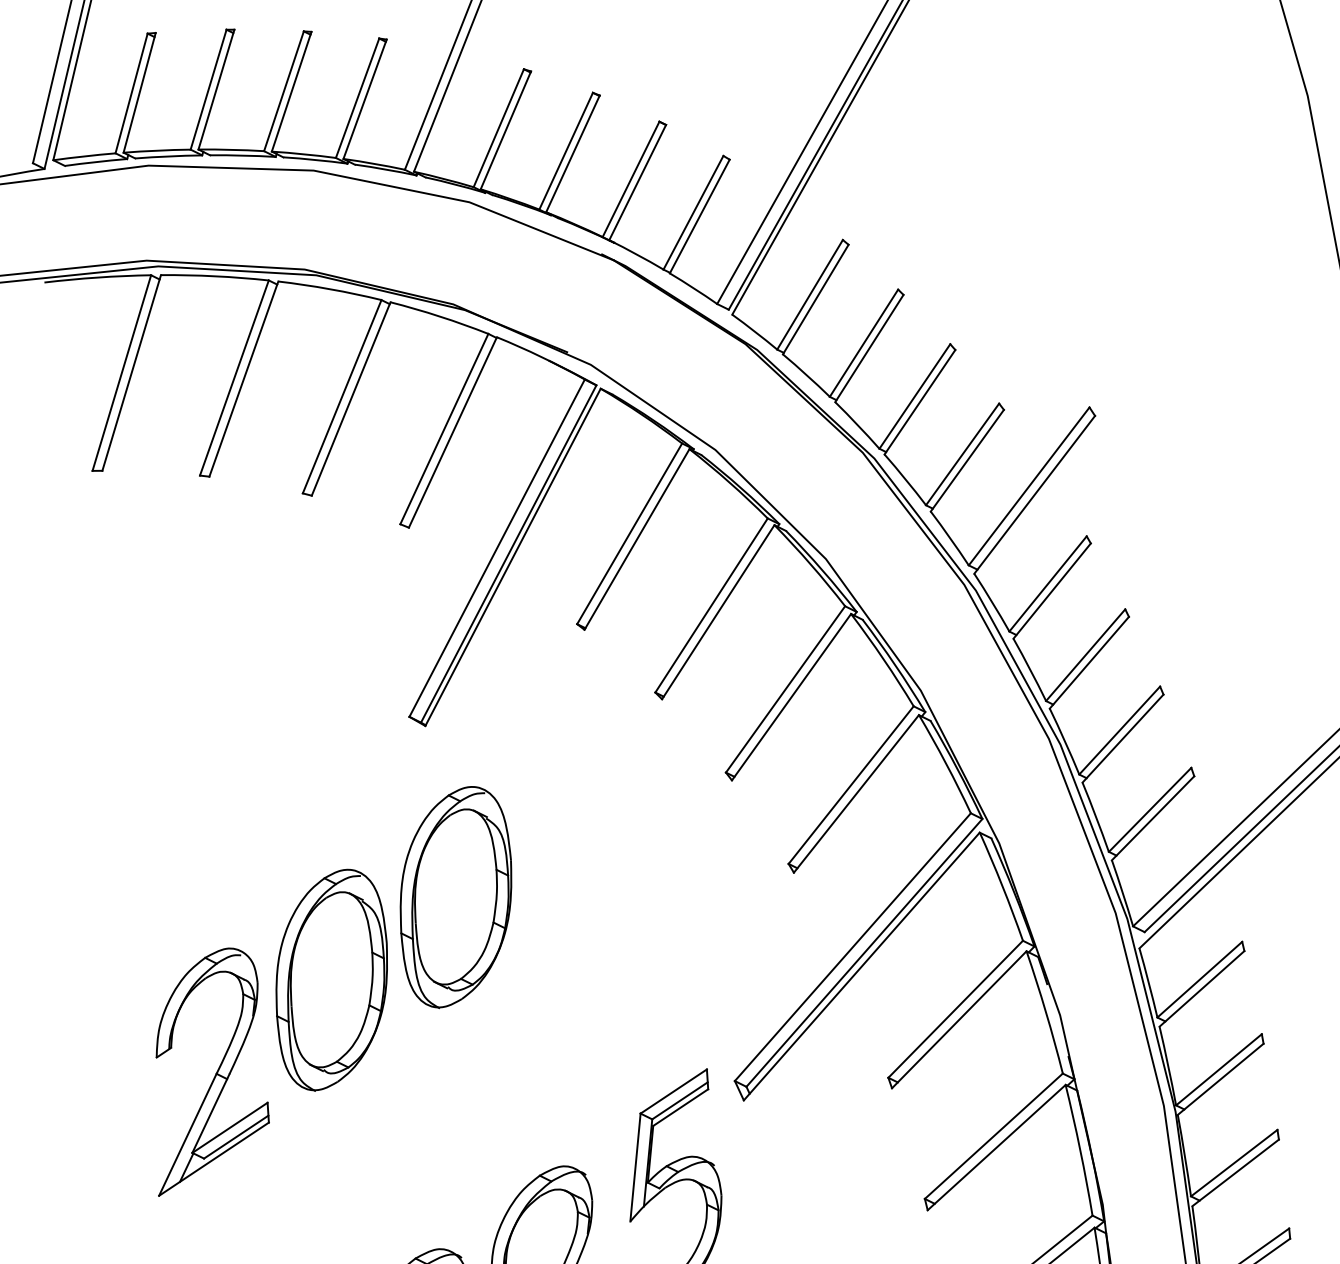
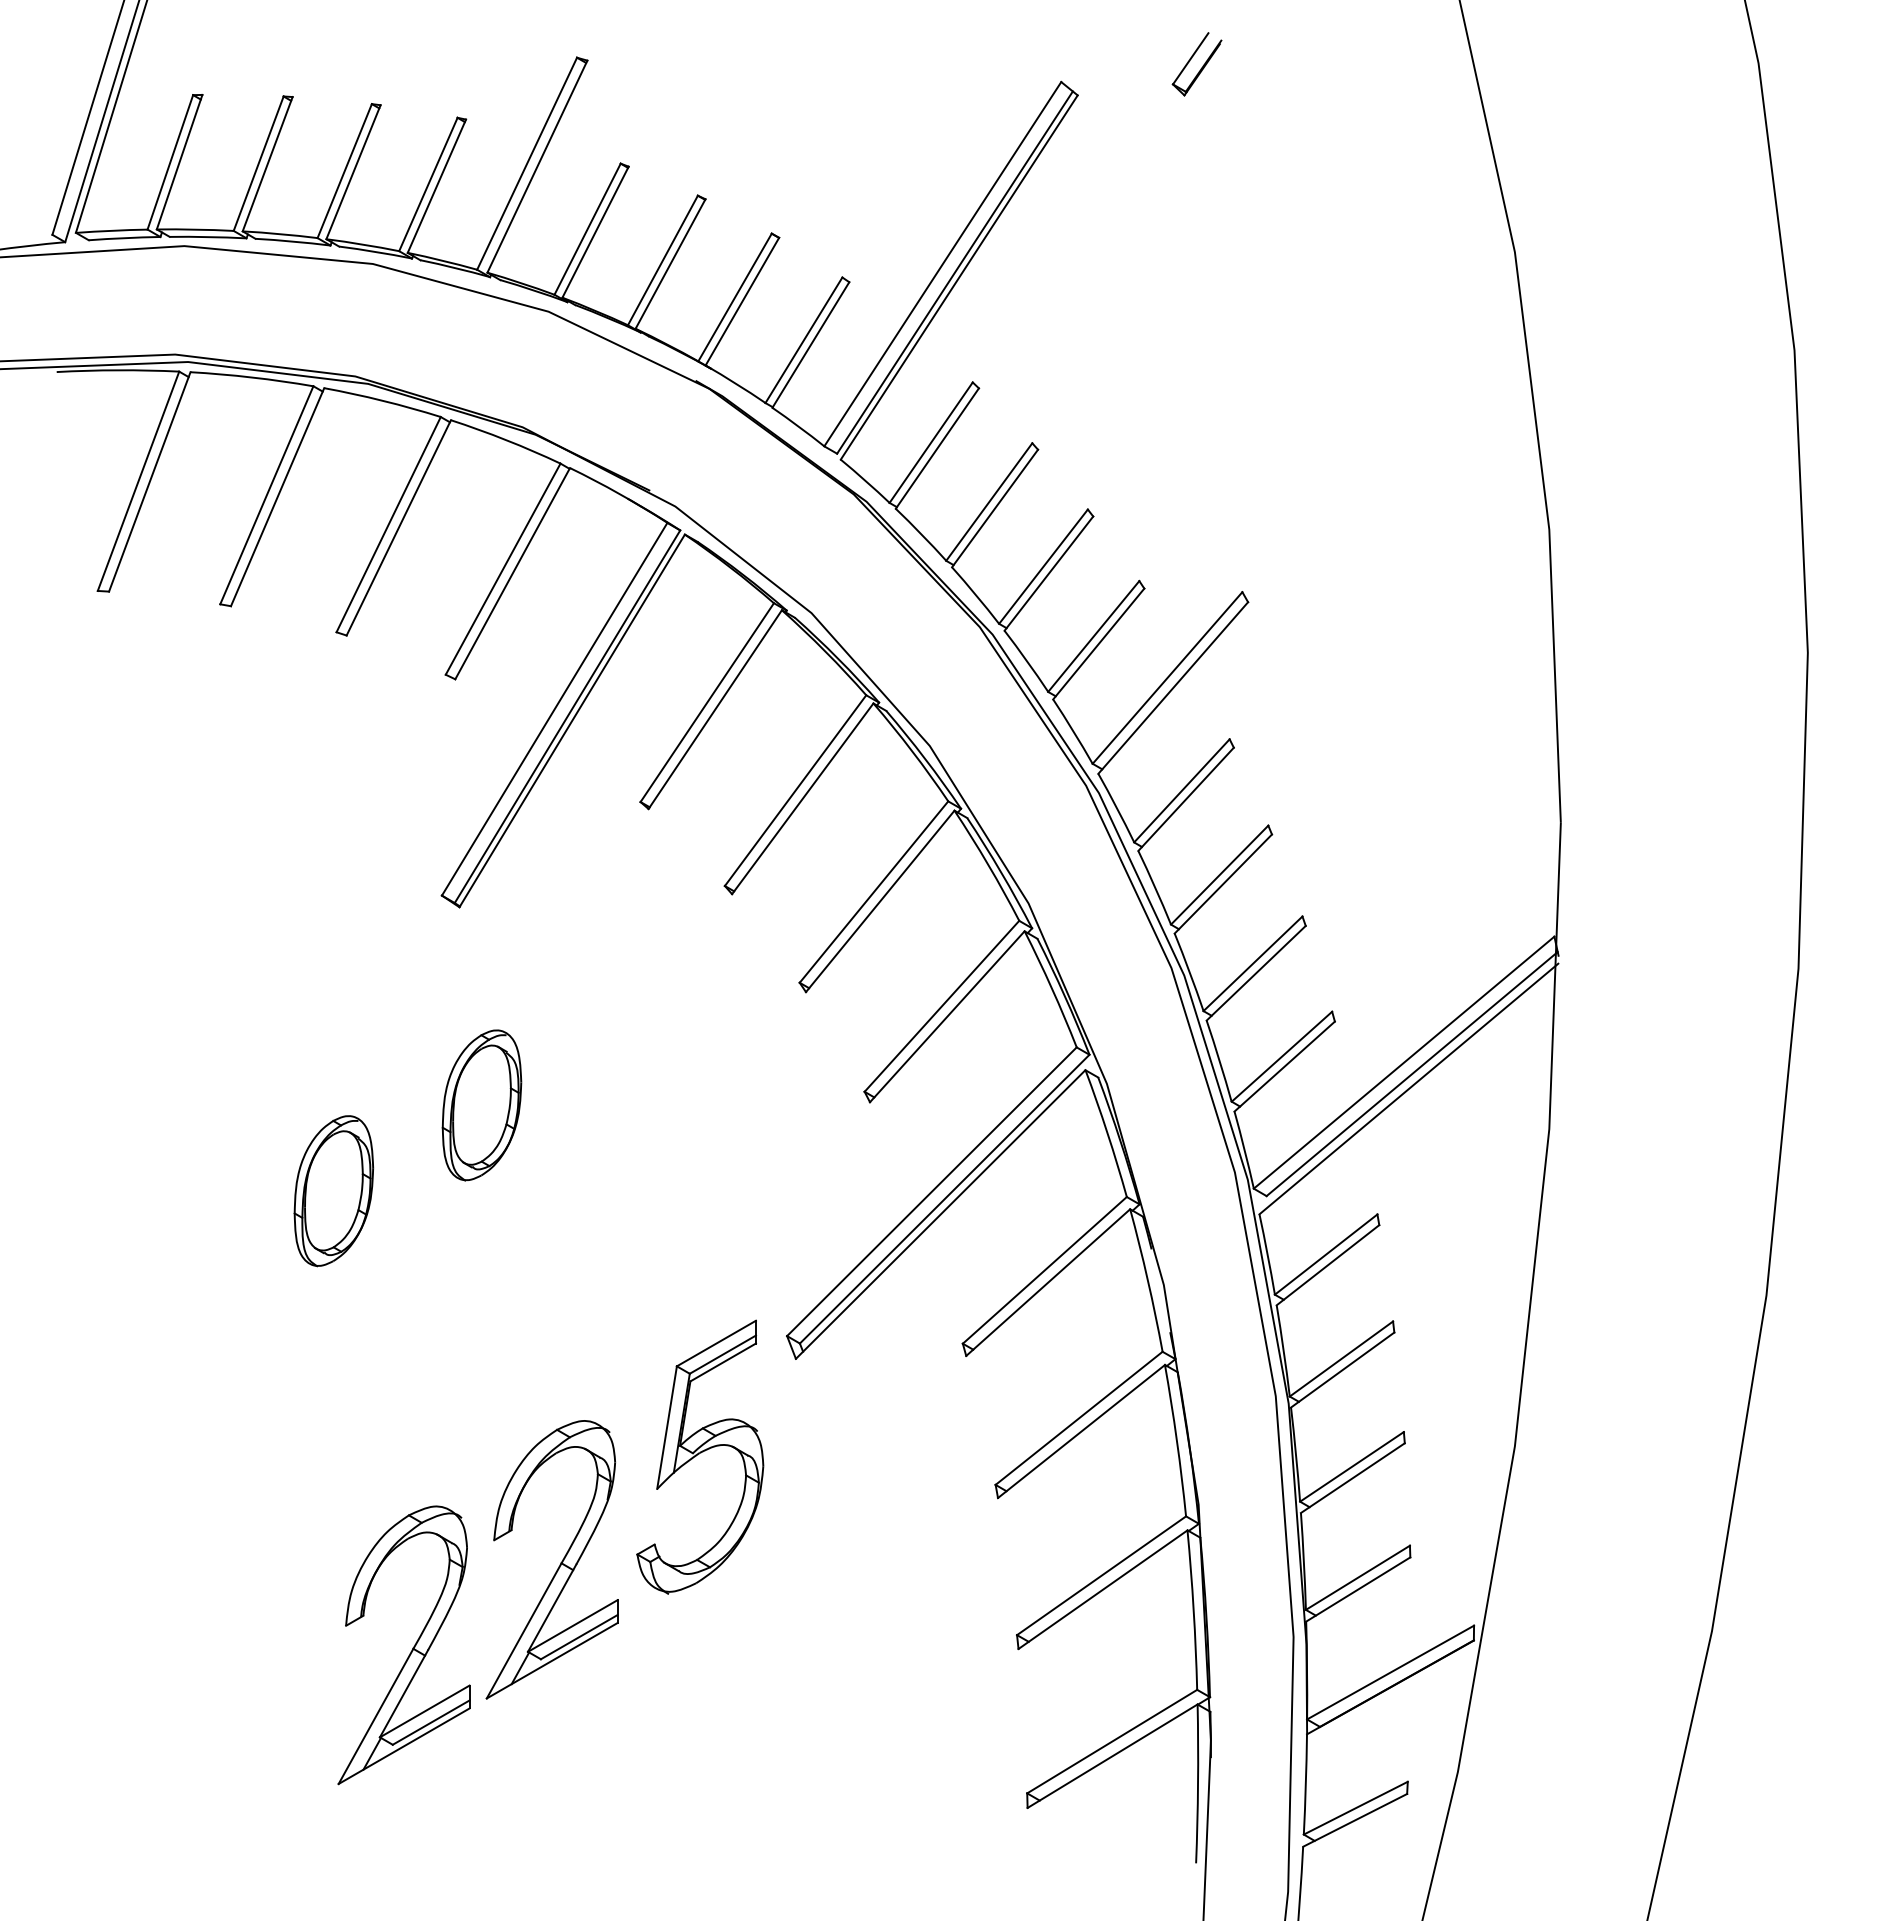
part: (455, 897) -> (481, 1105), size x0.6
part: (331, 980) -> (333, 1191), size x0.6
part: (215, 1073) -> (193, 1289), removed

